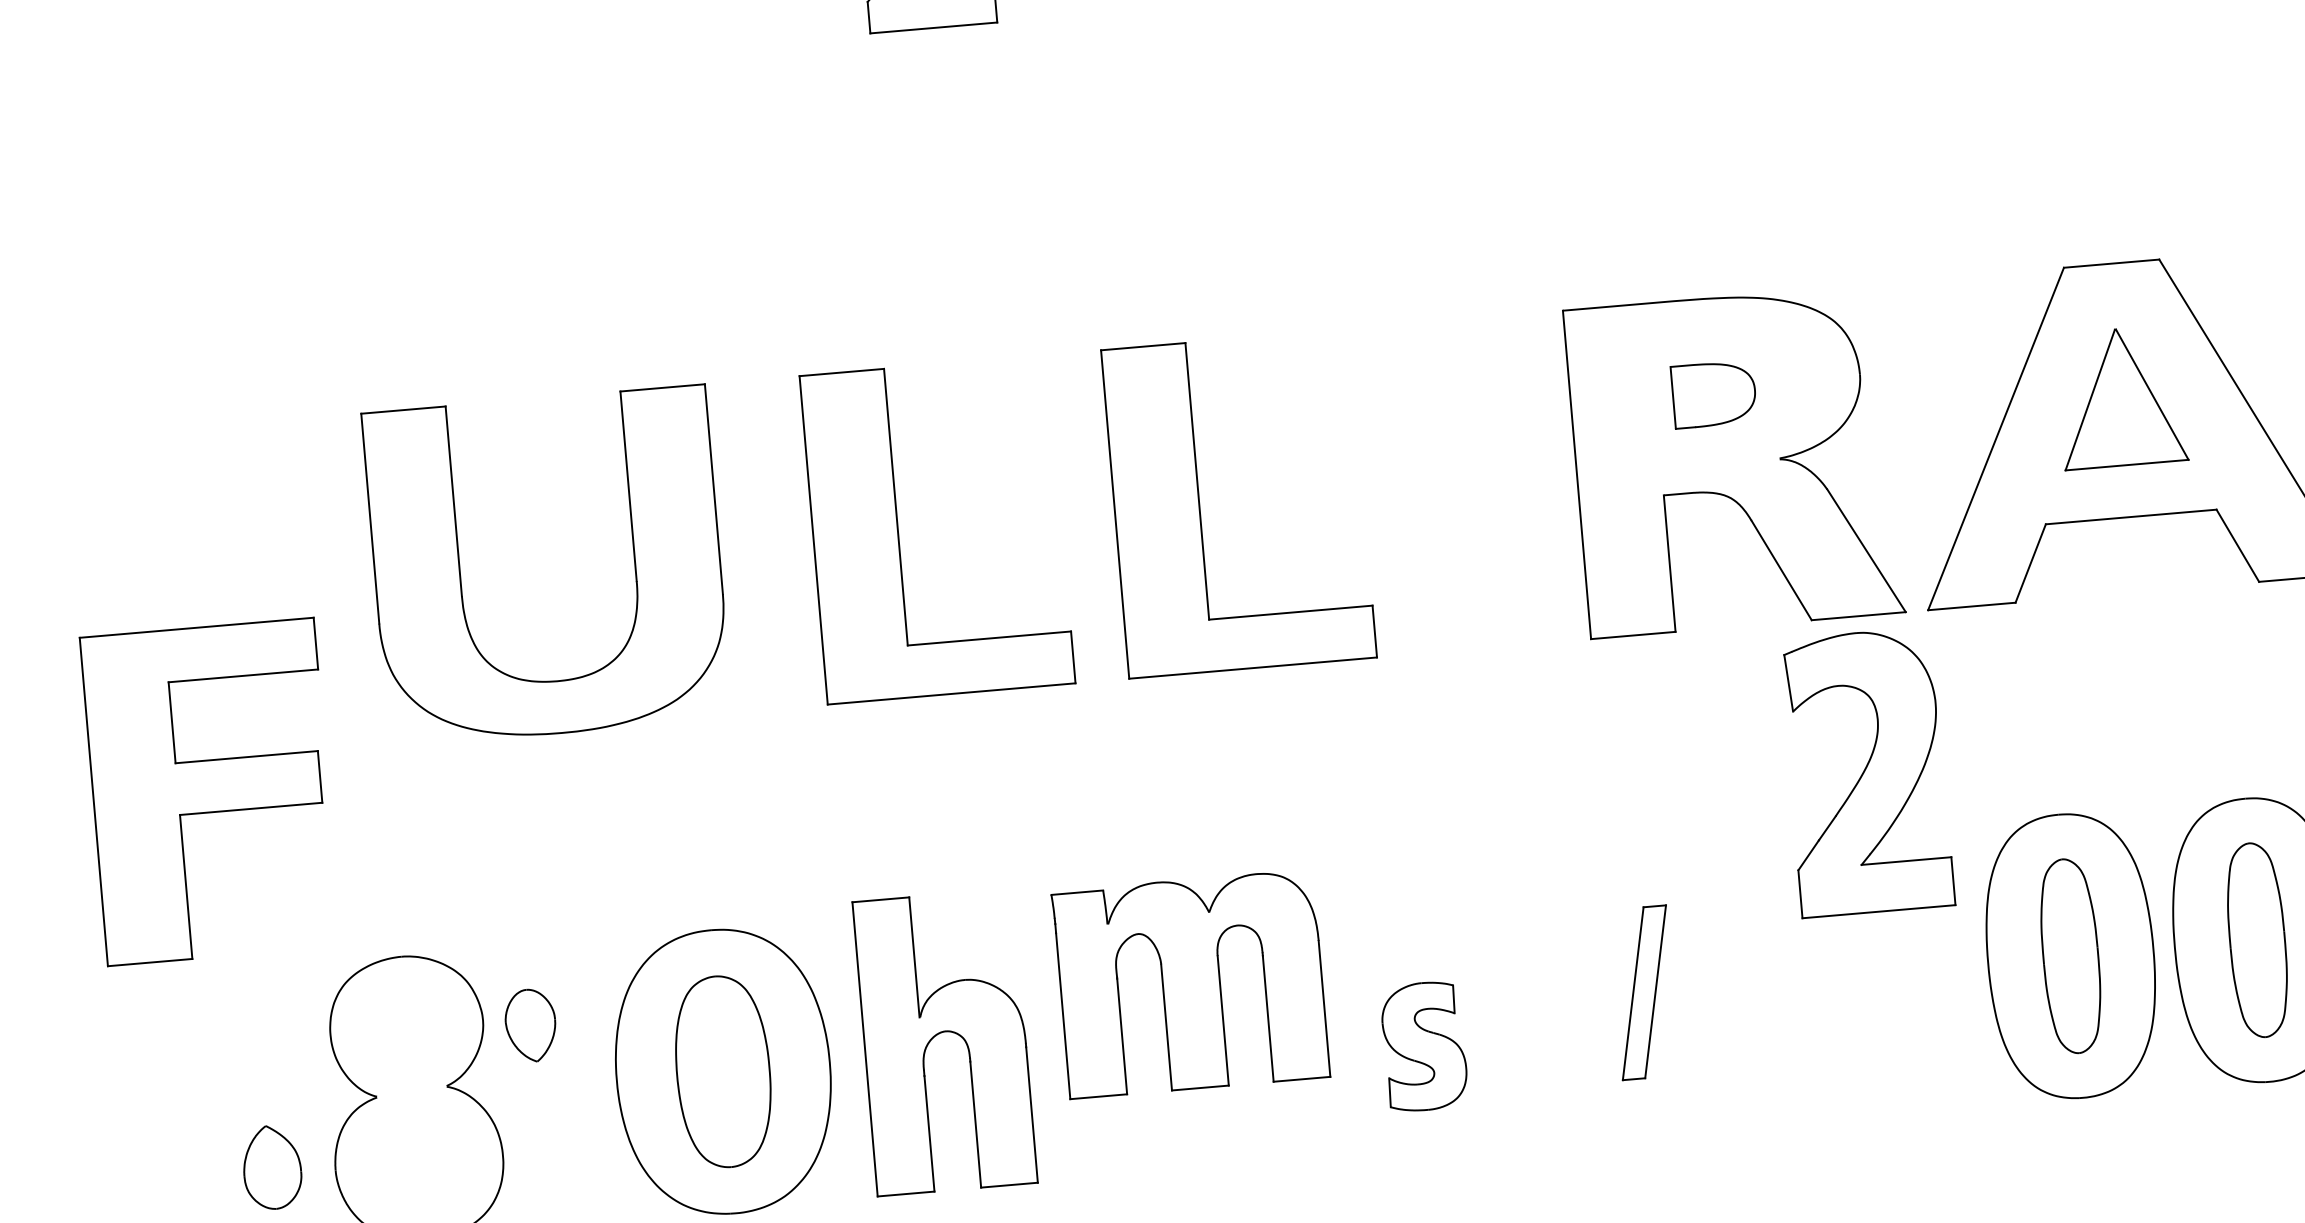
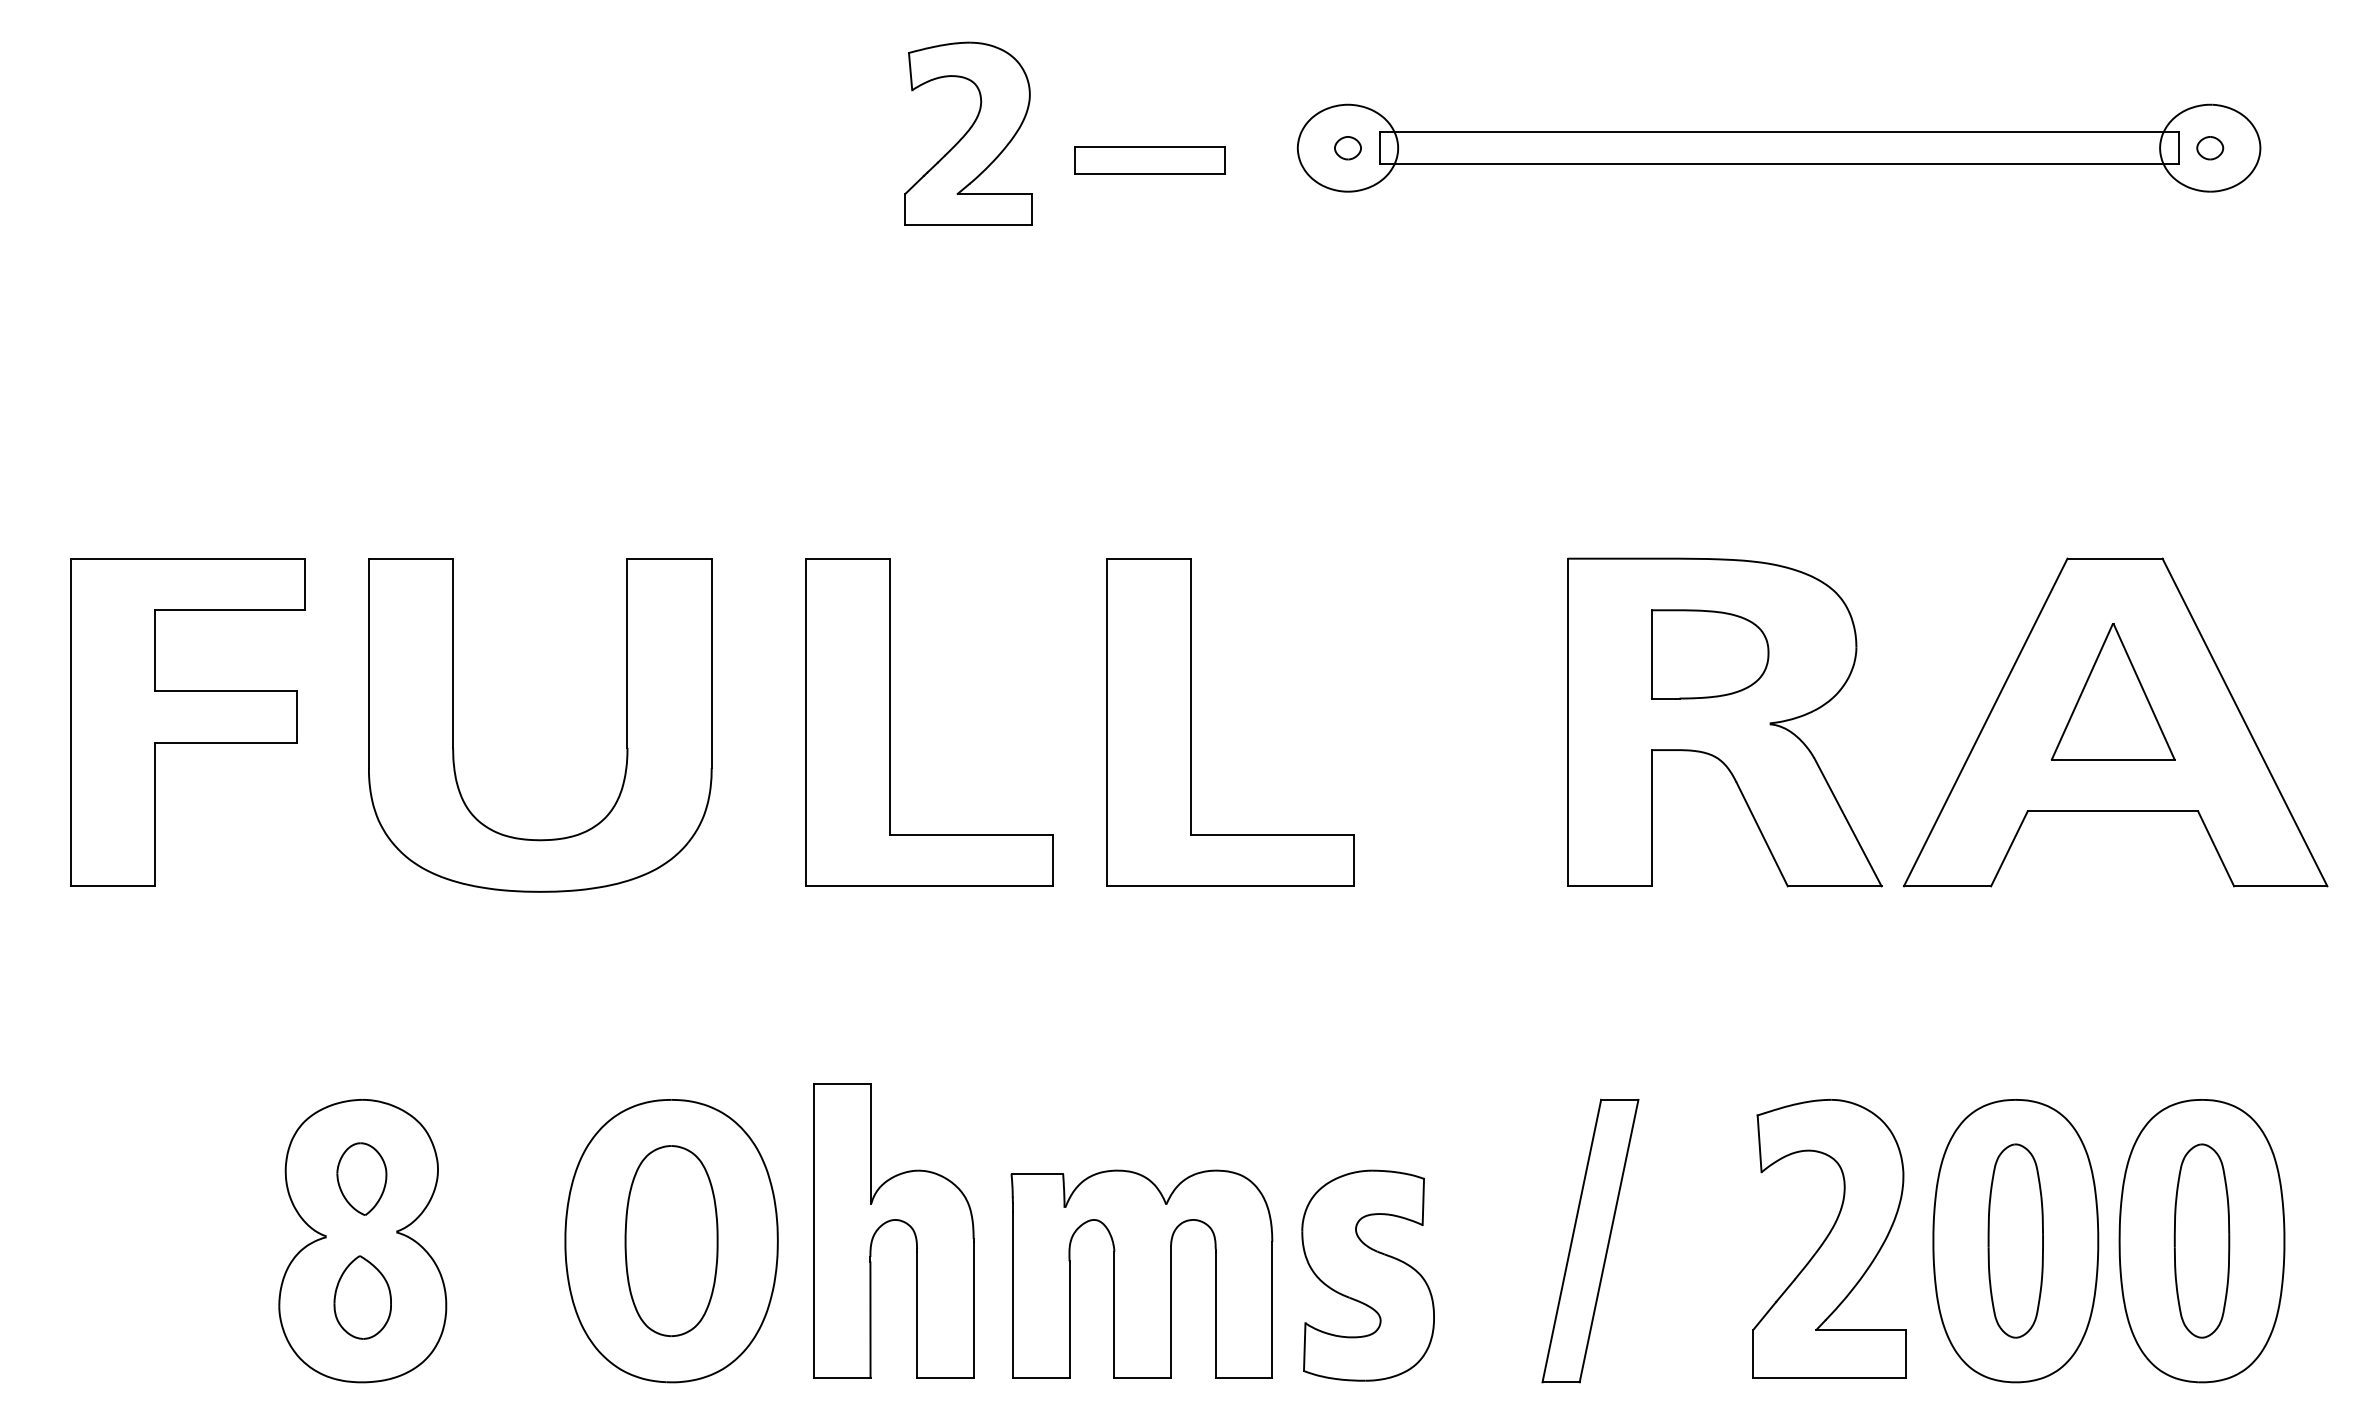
part: (1714, 394) -> (1710, 654), size x1.43
part: (1866, 772) -> (1829, 1238), moved
part: (210, 792) -> (187, 722), moved
part: (1190, 983) -> (1141, 1273), moved
part: (1644, 992) -> (1590, 1240), size x1.67
part: (530, 1025) -> (361, 1178), moved
part: (1423, 1046) -> (1367, 1275), size x1.67
part: (271, 1167) -> (362, 1297), moved

